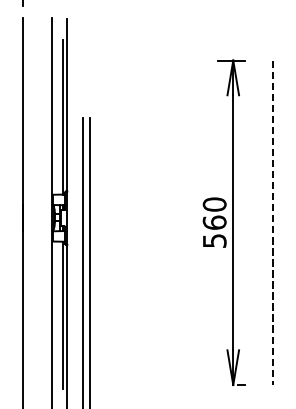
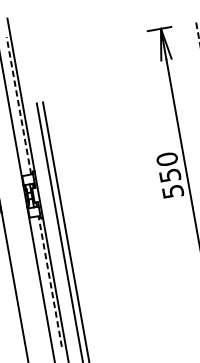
line: (62, 116) -> (18, 105), solid -> dashed
text: (214, 222) -> (169, 175), 560 -> 550
line: (62, 315) -> (49, 281), solid -> dashed

